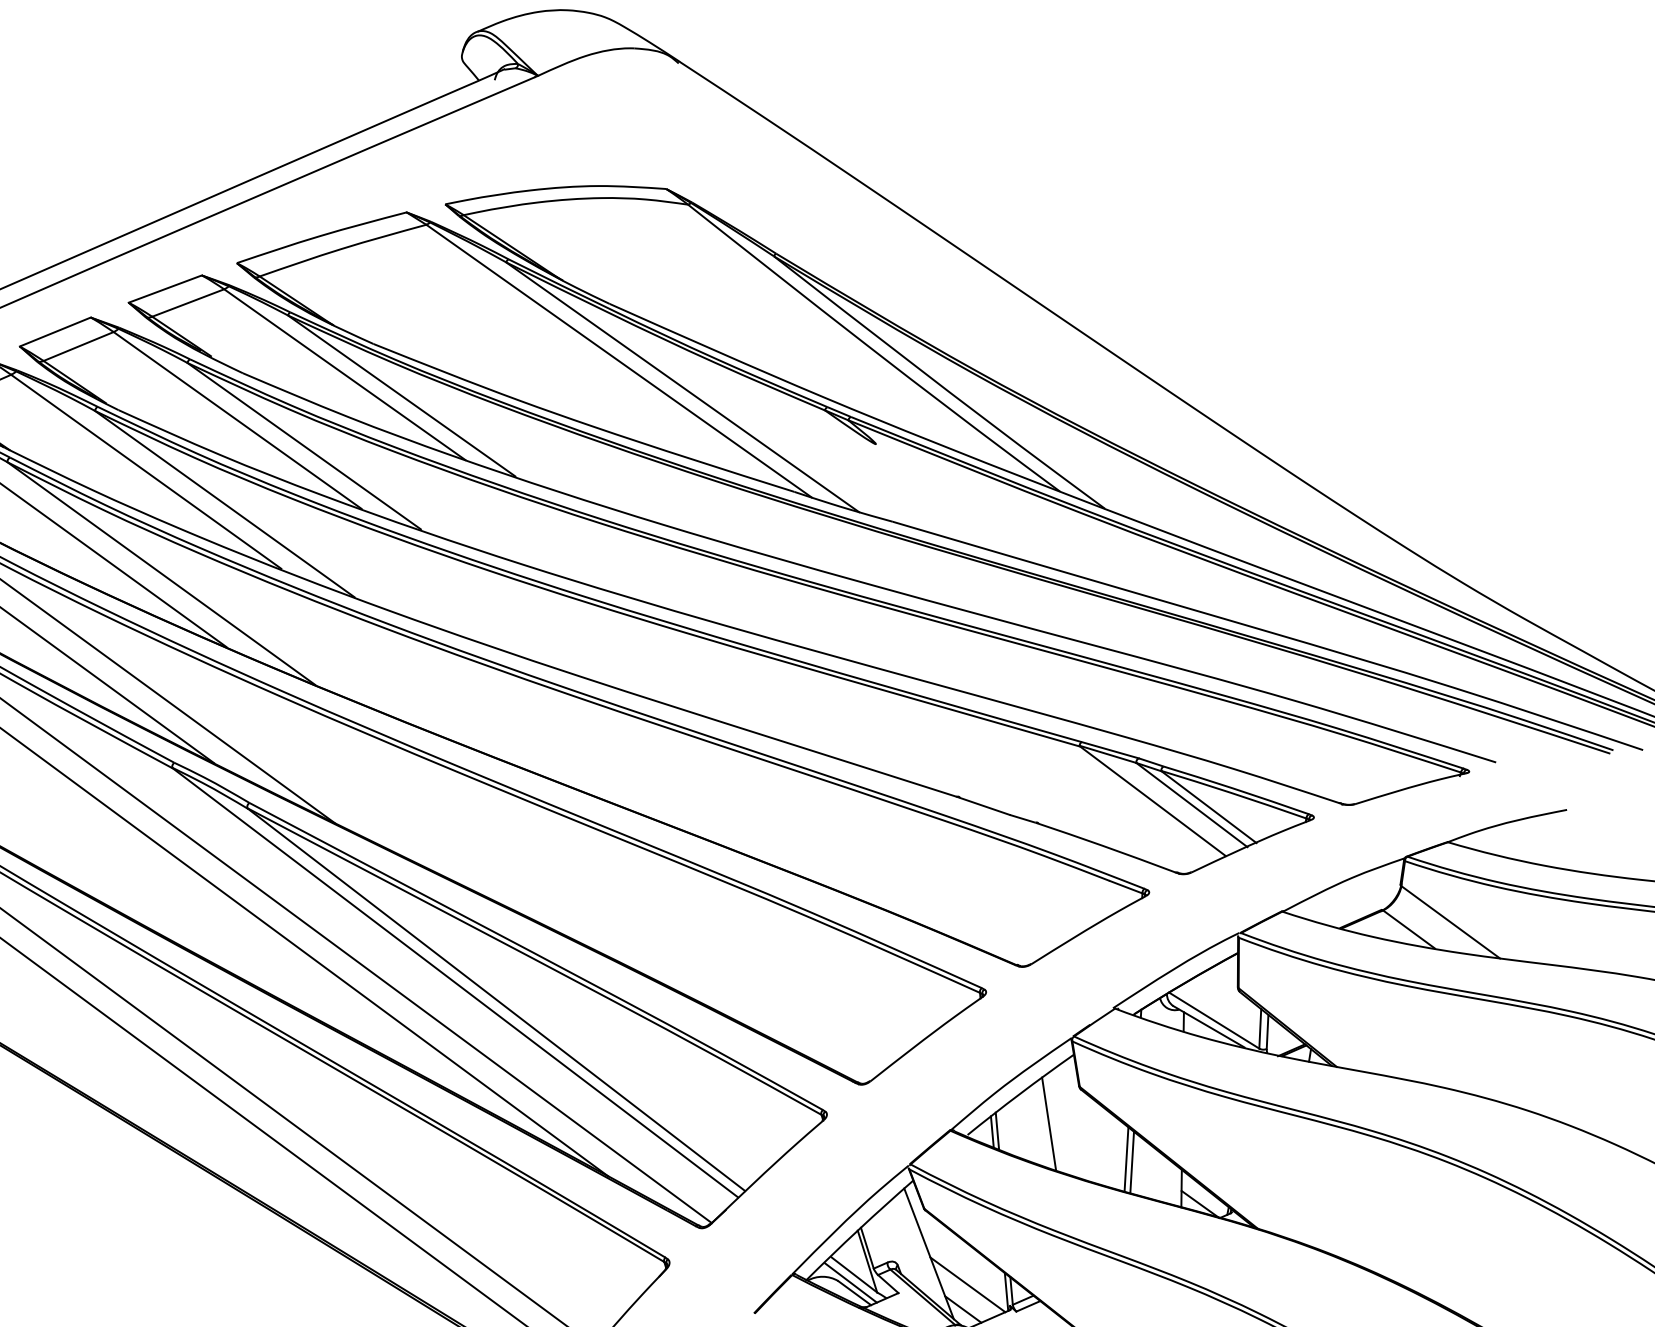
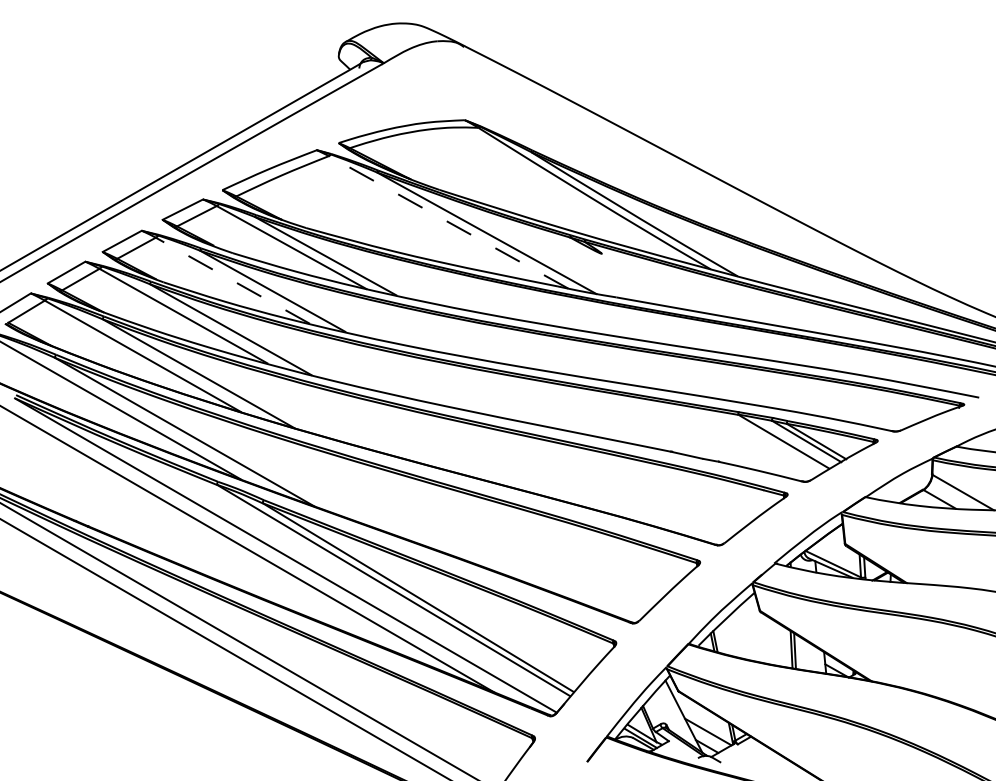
line: (618, 361) -> (448, 222), solid -> dashed
line: (237, 420) -> (232, 280), solid -> dashed
line: (1048, 1122) -> (744, 633), removed

